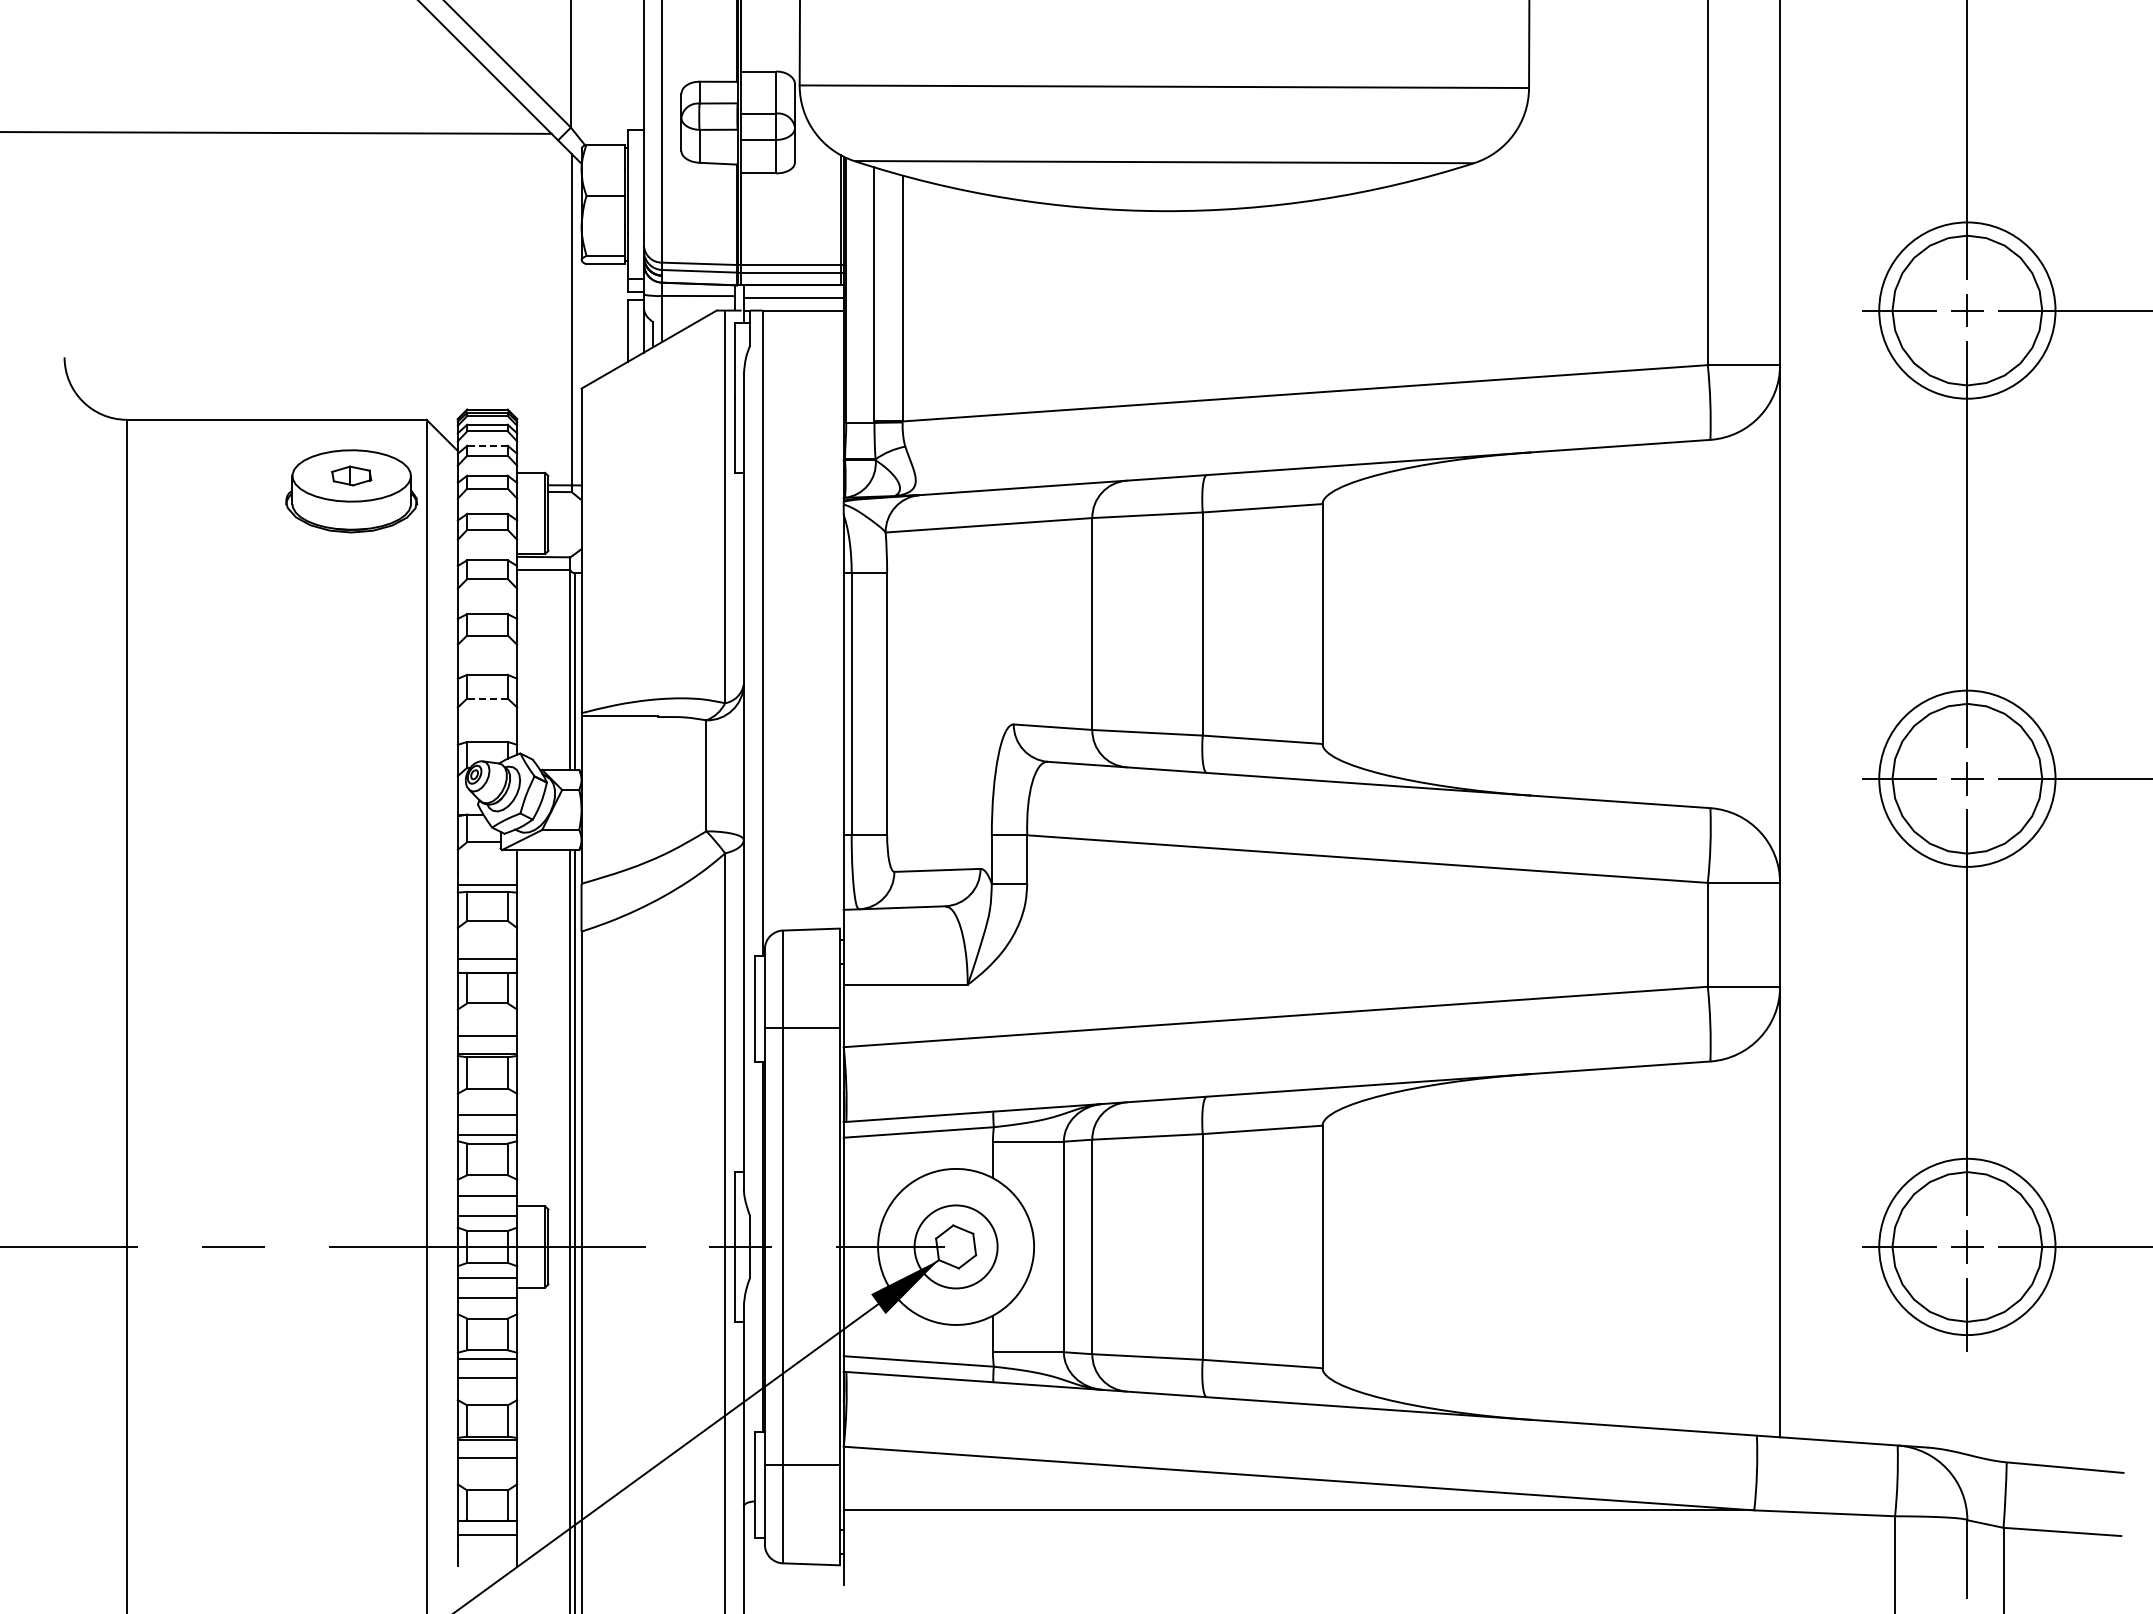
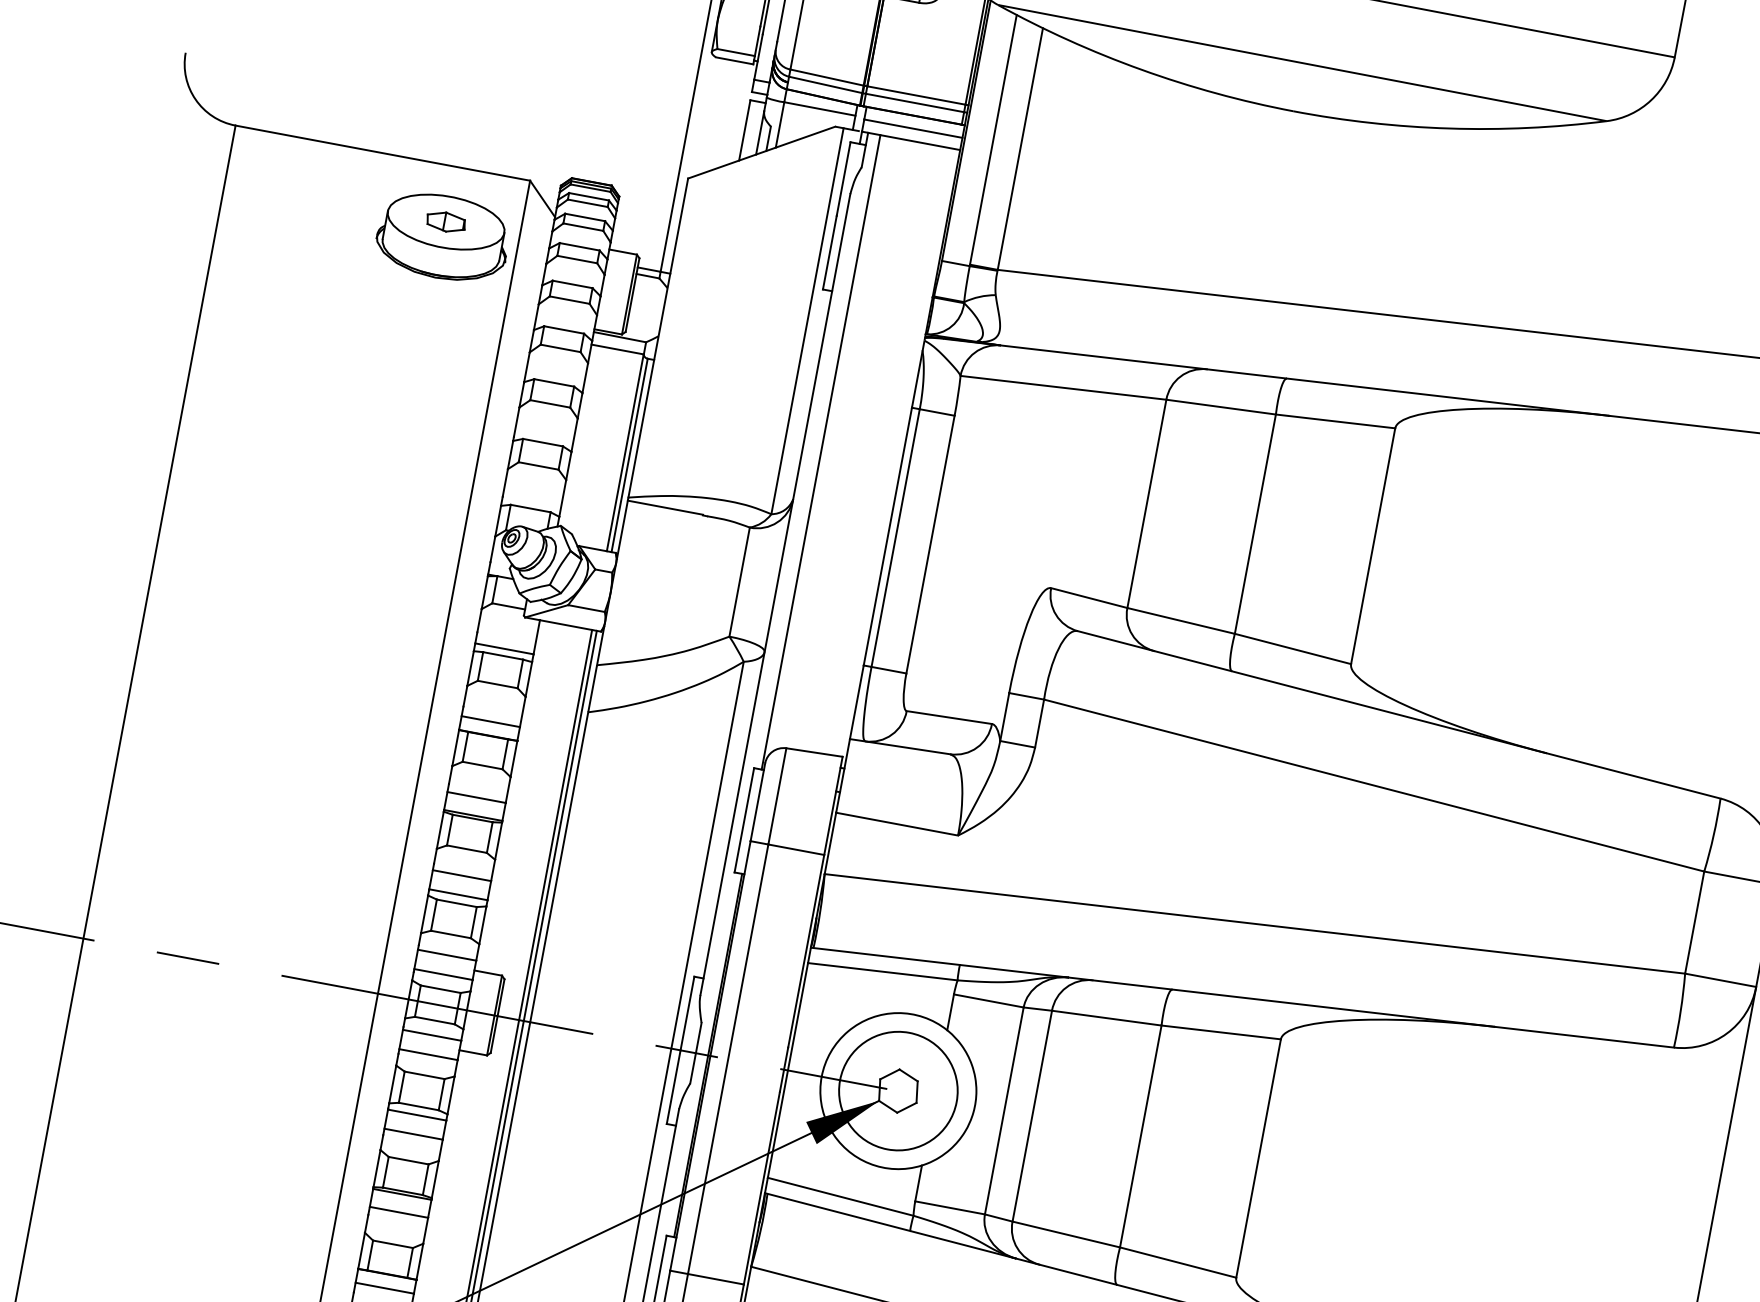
line: (487, 445) -> (585, 217), dashed -> solid
line: (487, 698) -> (538, 465), dashed -> solid
circle: (955, 1246) -> (897, 1090), size x1.43

